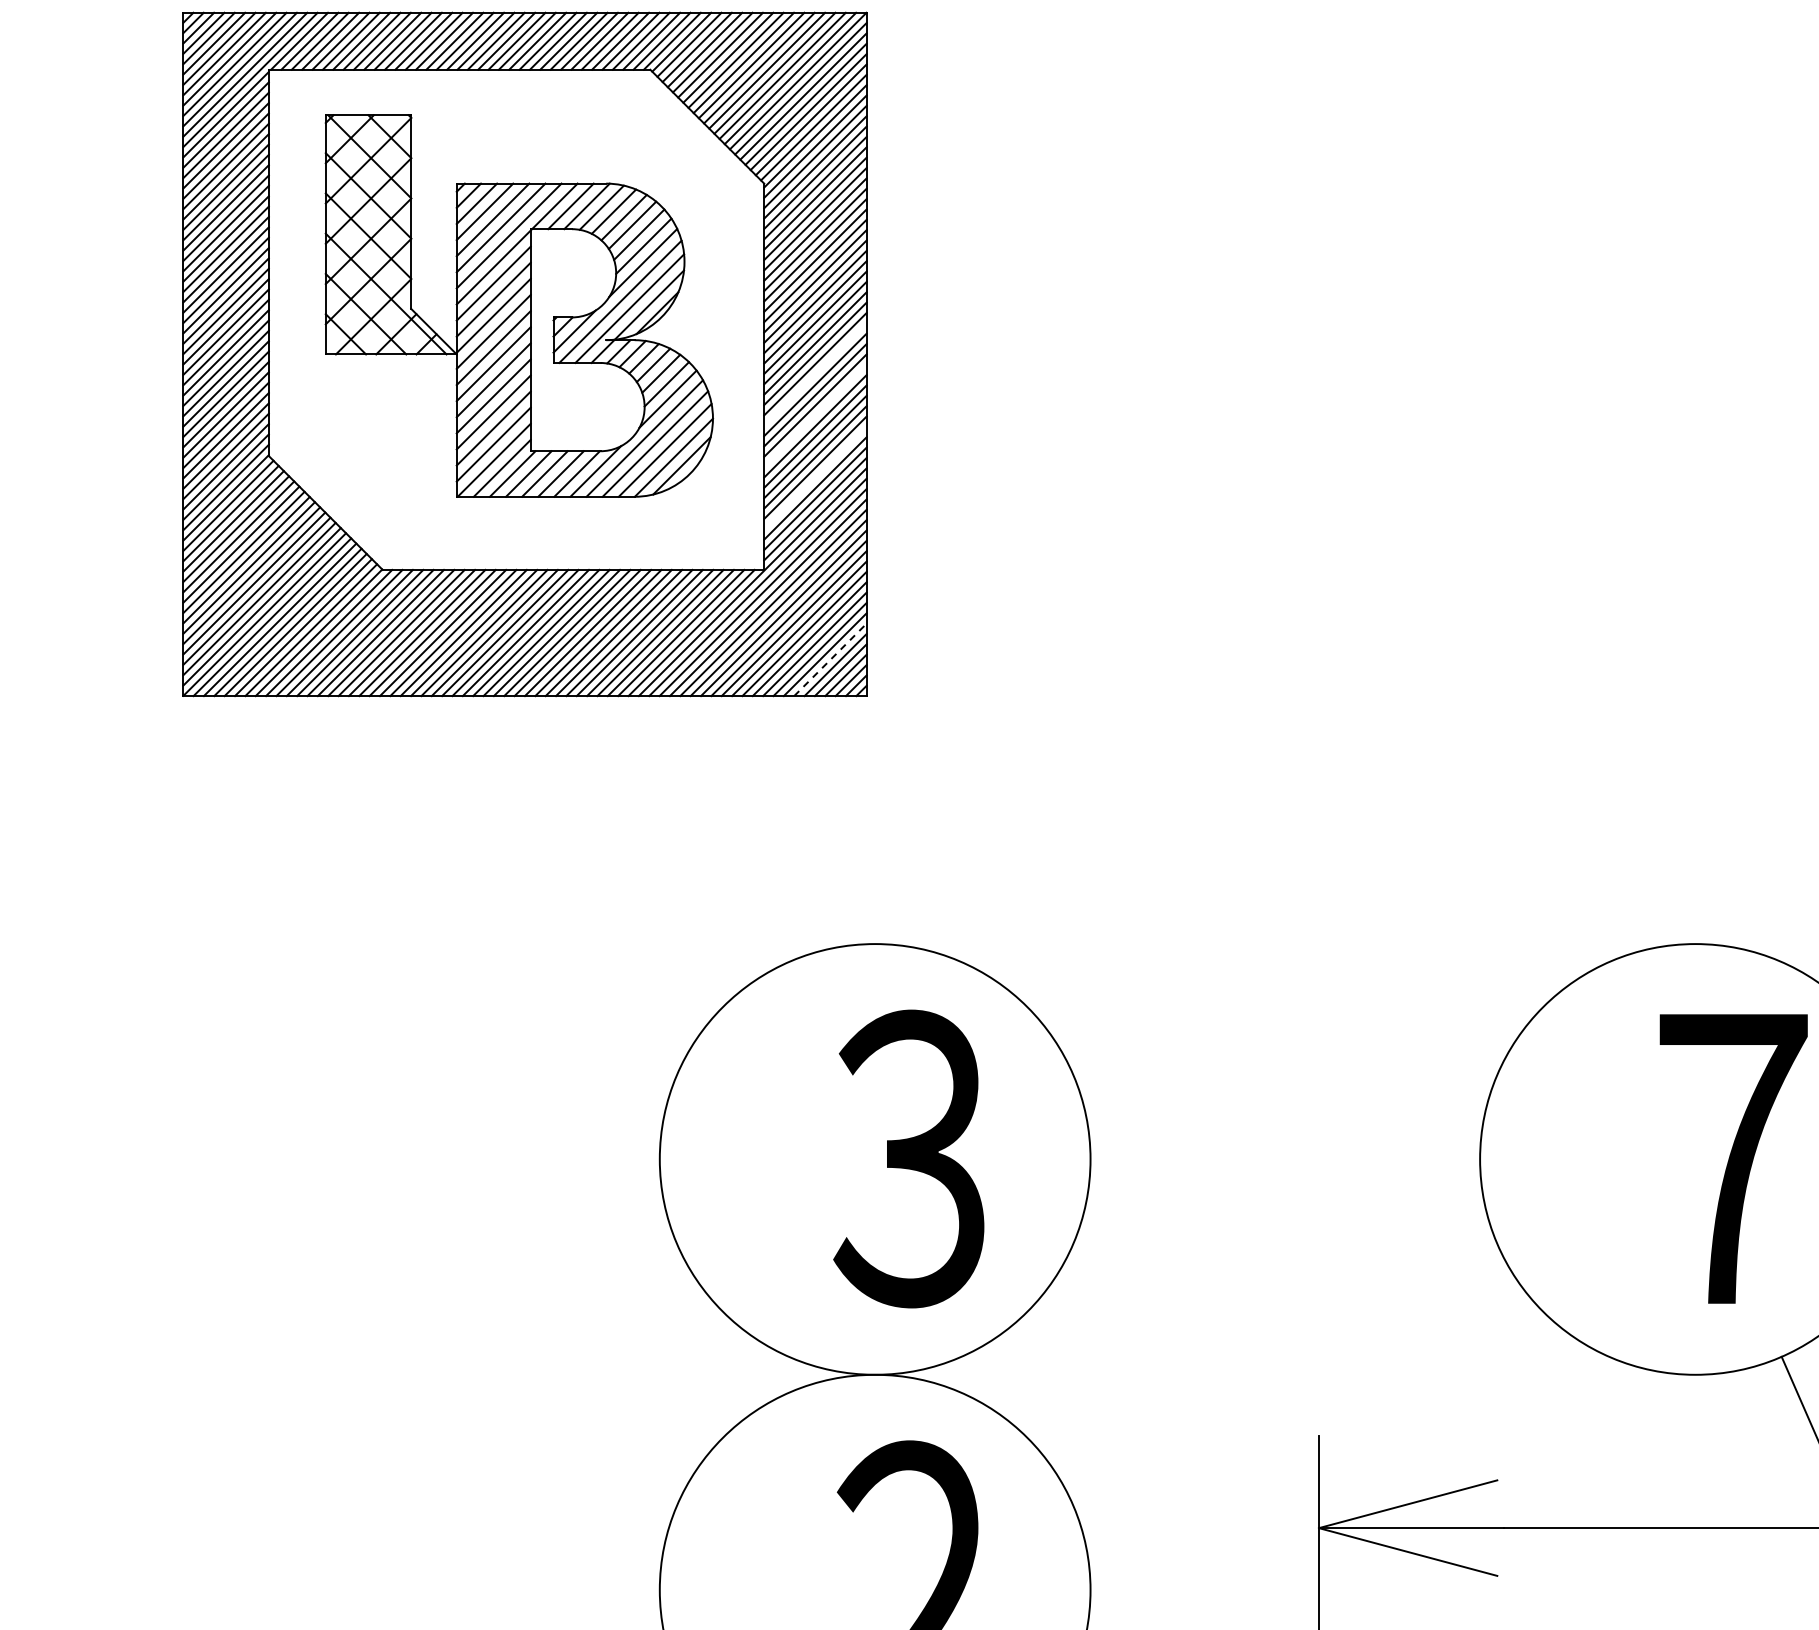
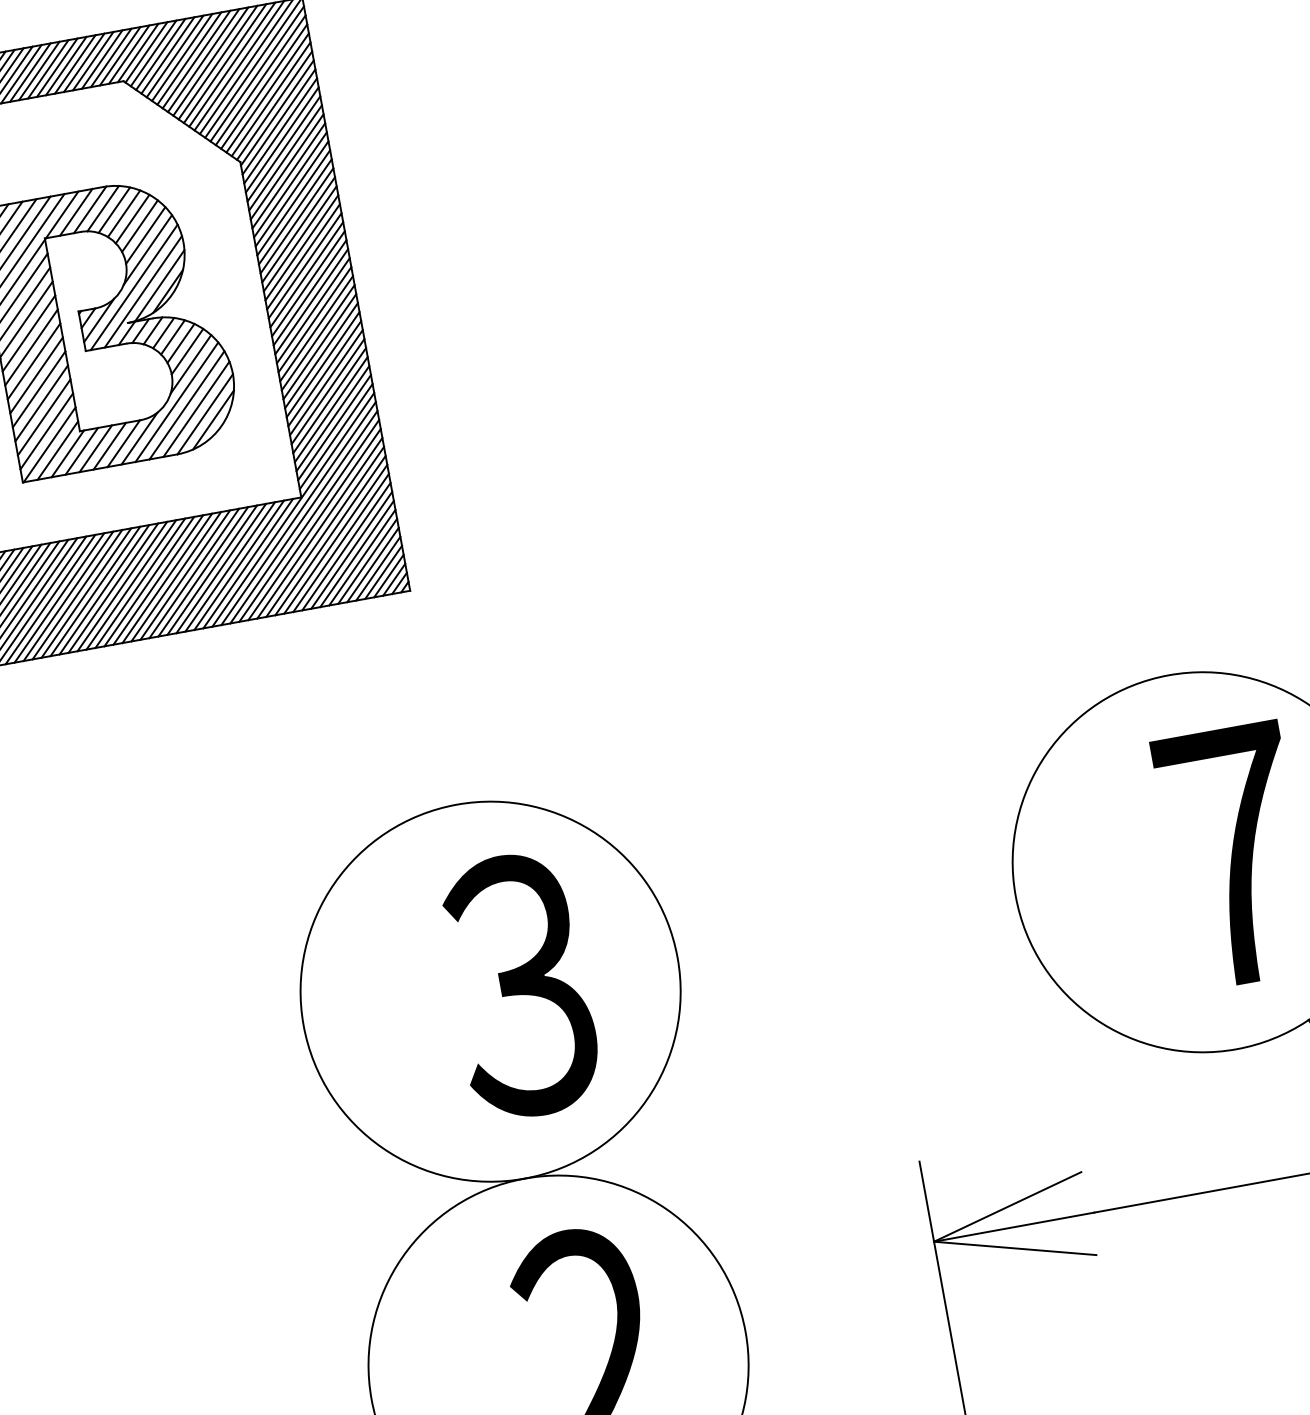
line: (815, 374) -> (315, 319), added
line: (815, 415) -> (321, 355), added
line: (815, 477) -> (331, 409), added
line: (830, 659) -> (372, 564), dashed -> solid

